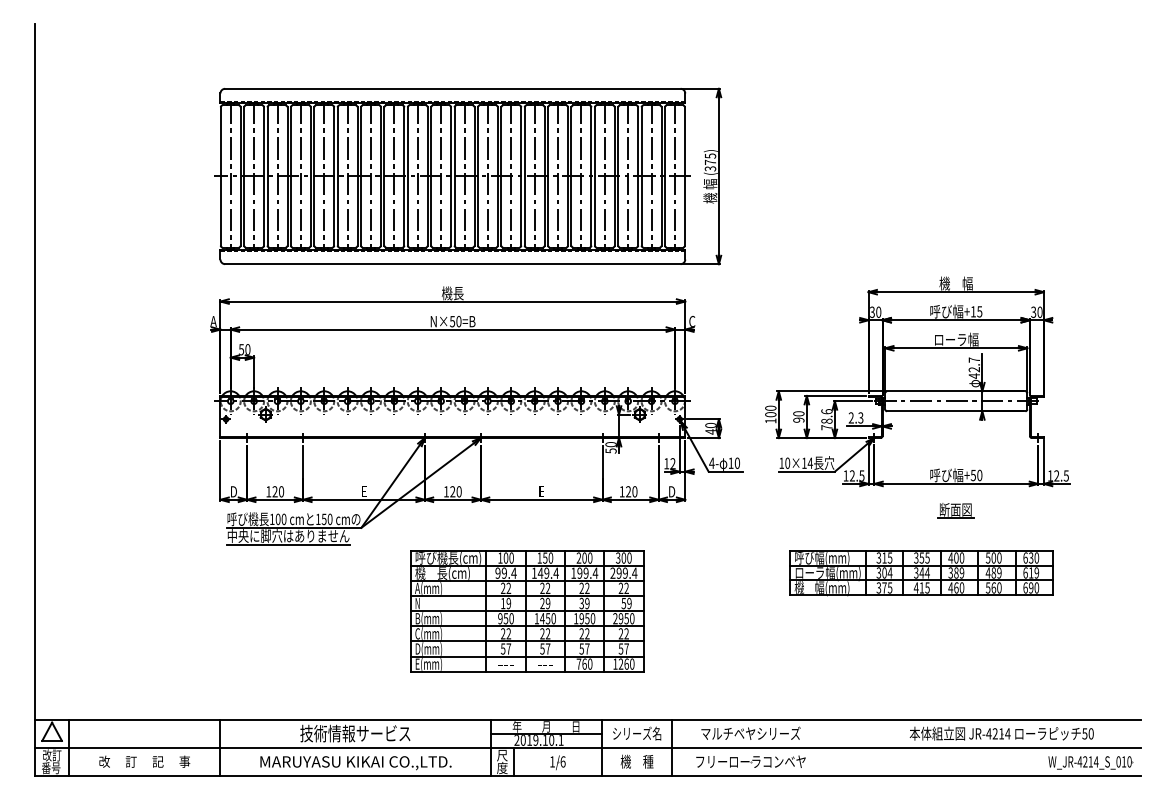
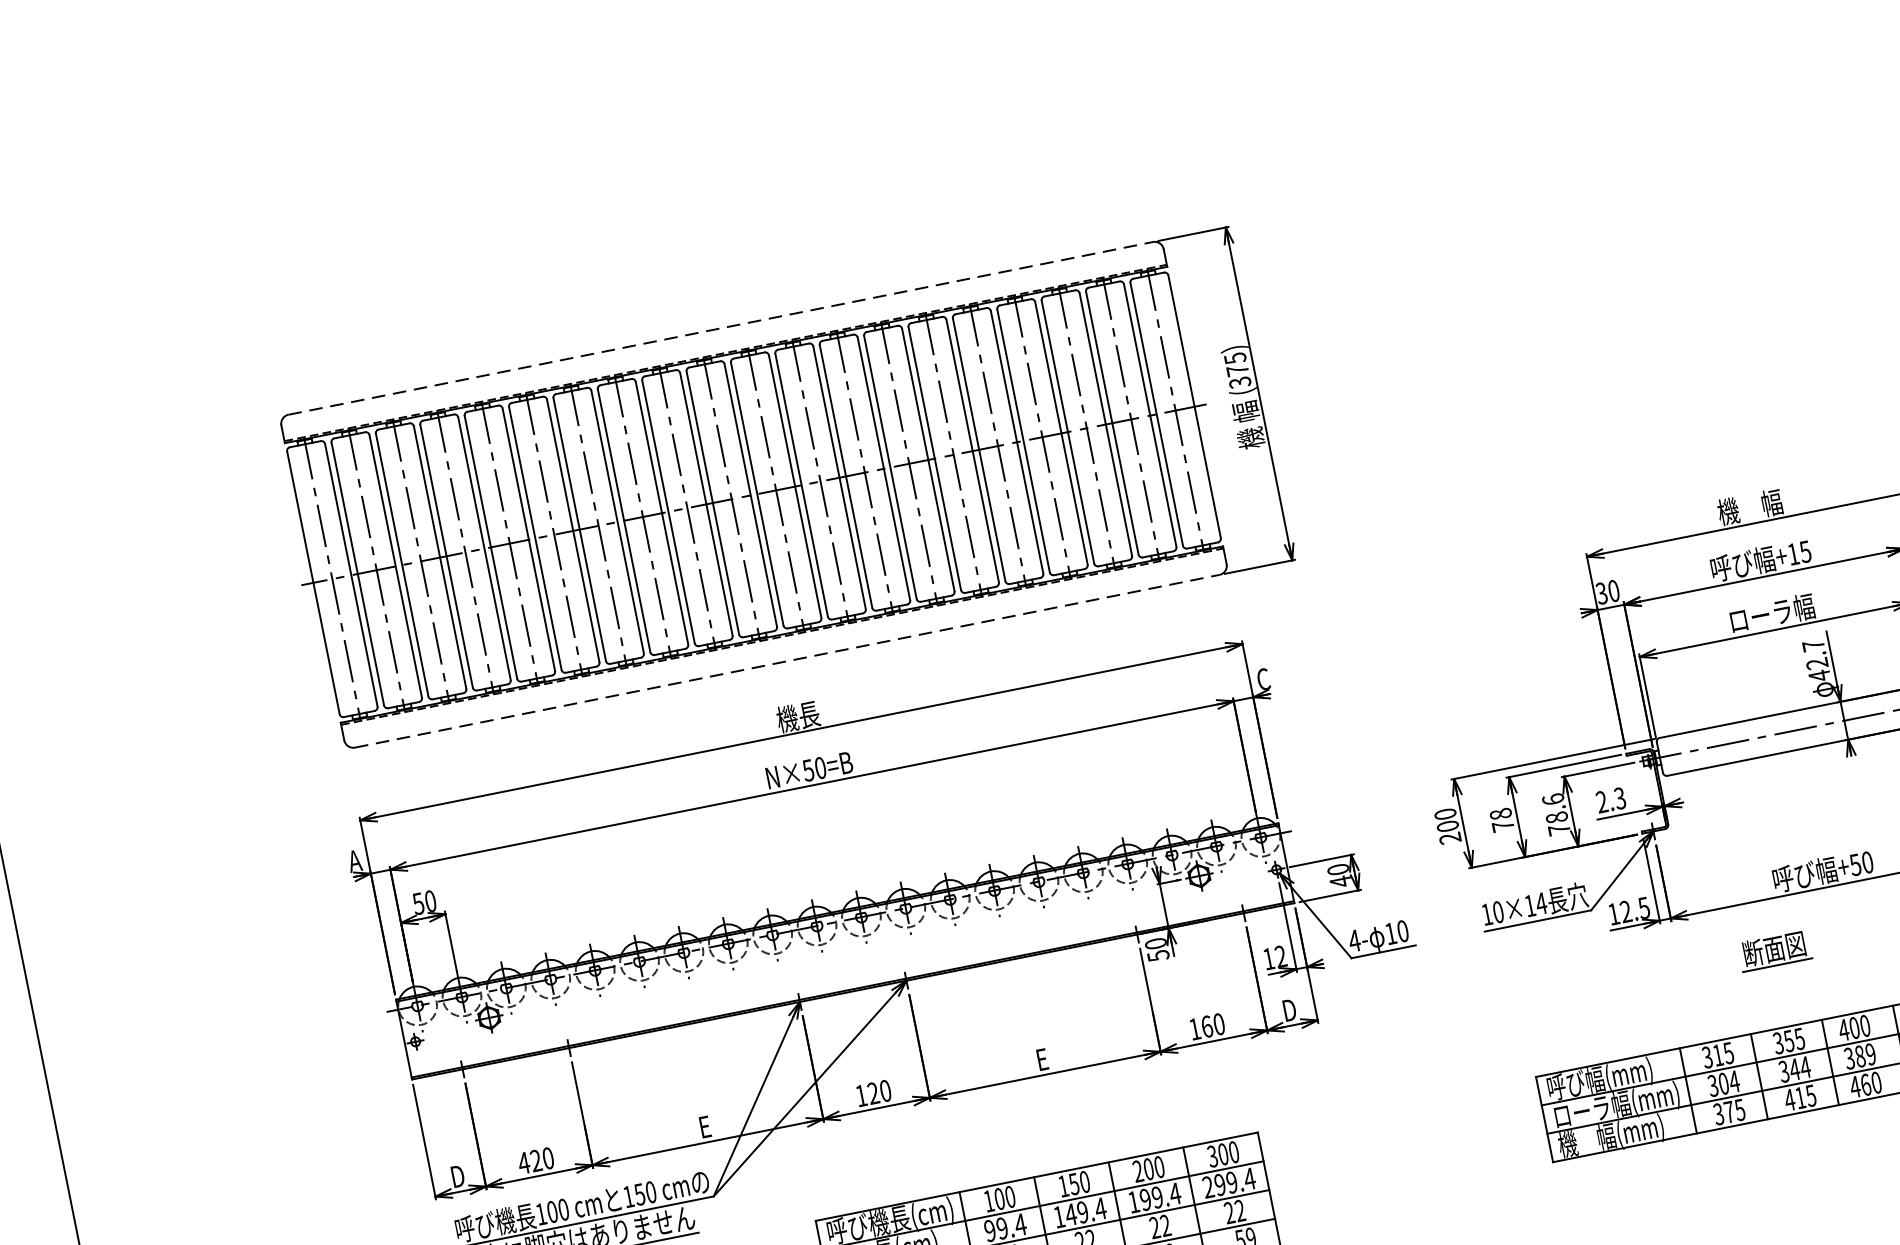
line: (452, 88) -> (719, 327), solid -> dashed
line: (452, 264) -> (786, 662), solid -> dashed
text: (798, 416) -> (1501, 819), 90 -> 78
text: (770, 420) -> (1449, 837), 100 -> 200
text: (268, 491) -> (523, 1162), 120 -> 420
text: (628, 491) -> (1206, 1026), 120 -> 160
part: (955, 510) -> (1774, 950), moved

